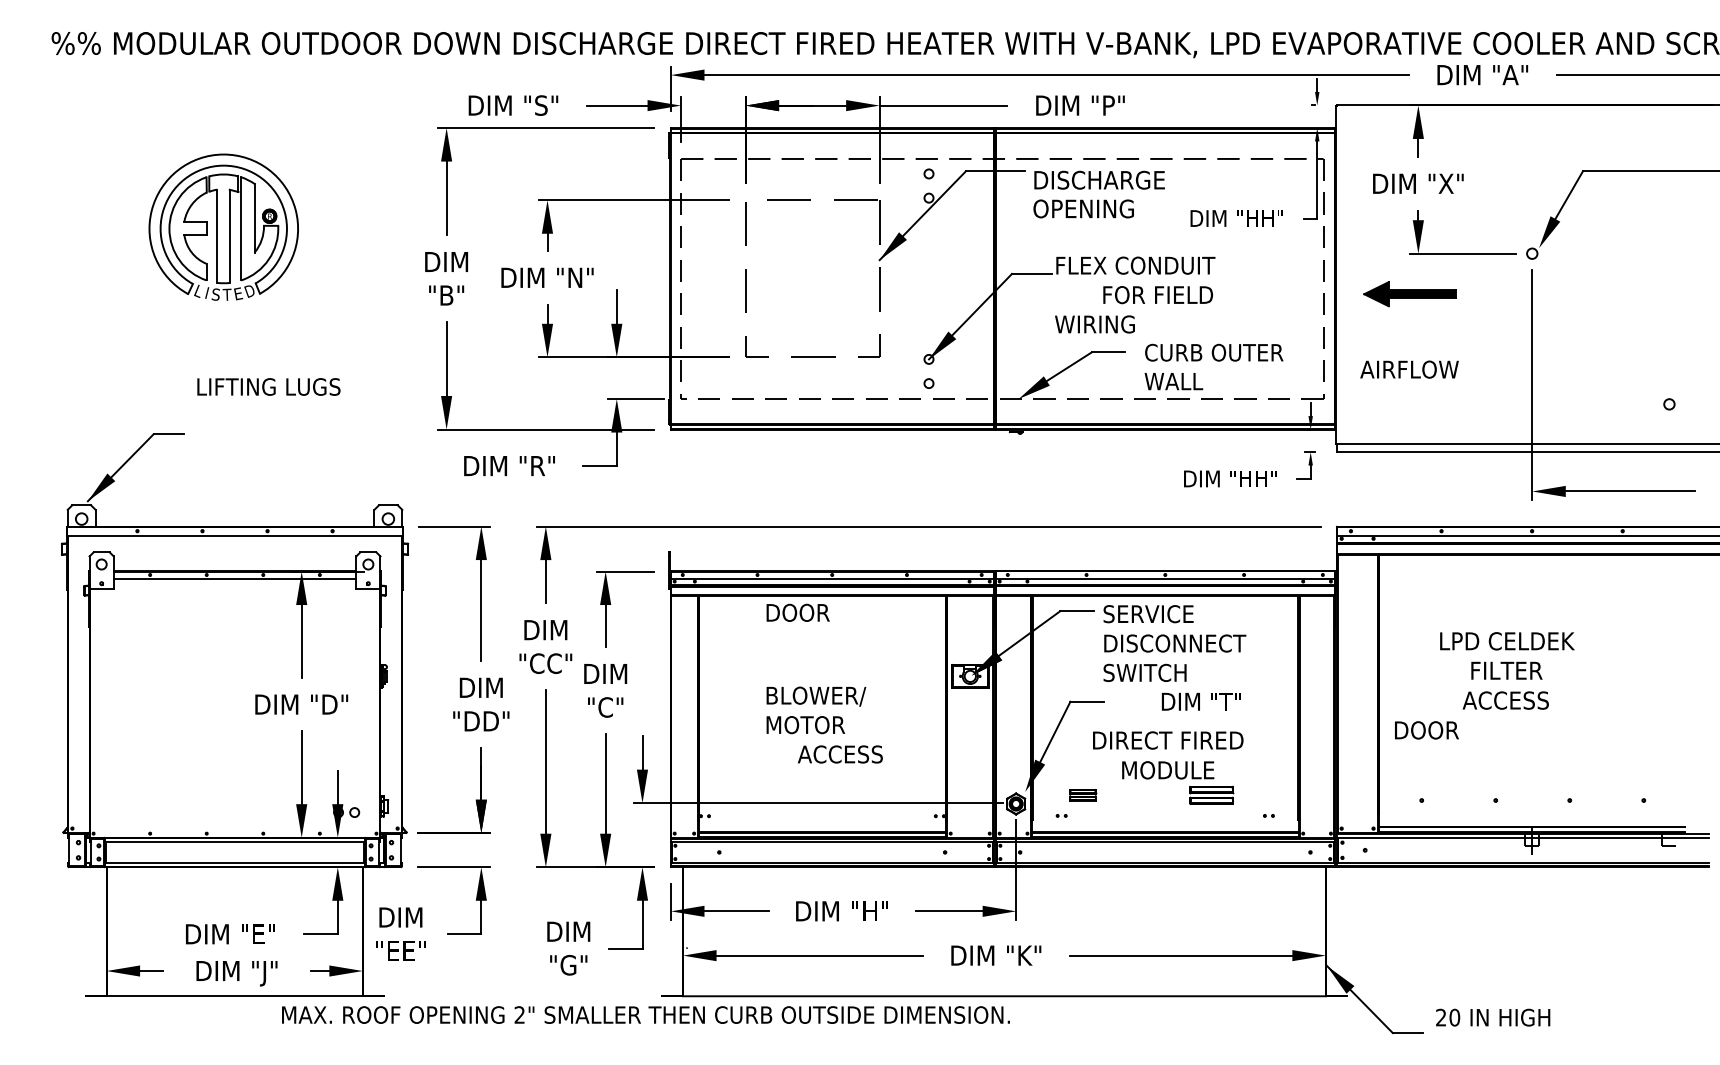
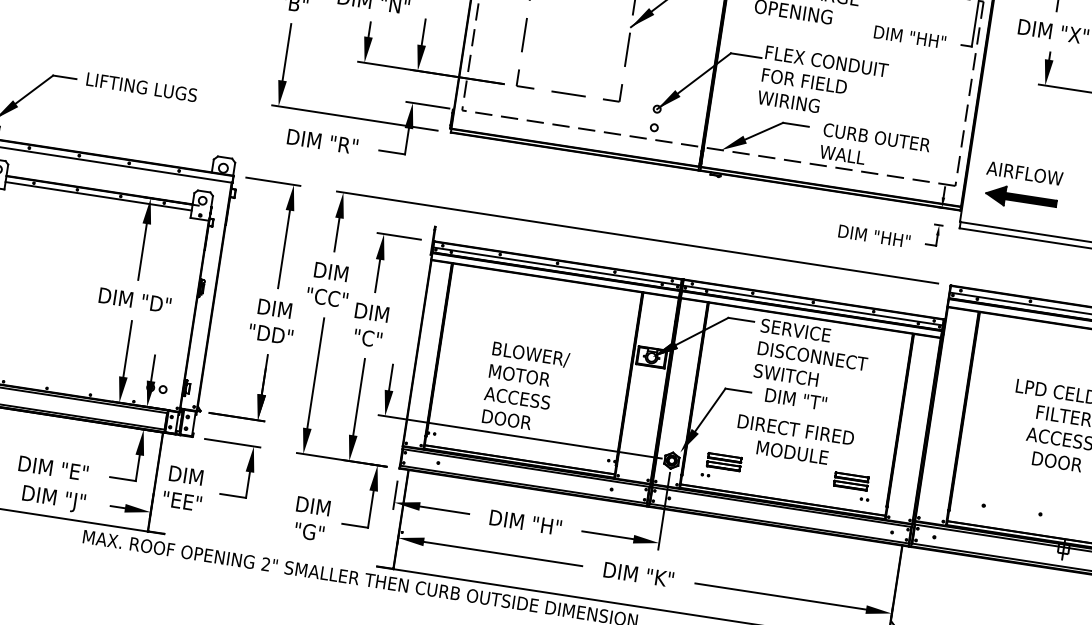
part: (1409, 294) -> (1020, 198), moved
text: (1158, 295) -> (804, 81), moved
text: (268, 386) -> (141, 86), moved
text: (797, 612) -> (506, 419), moved
text: (1200, 701) -> (795, 399), moved
text: (1426, 730) -> (1056, 461), moved
text: (840, 754) -> (517, 398), moved
part: (1082, 794) -> (723, 461), size x1.67
part: (1211, 794) -> (851, 480), moved

